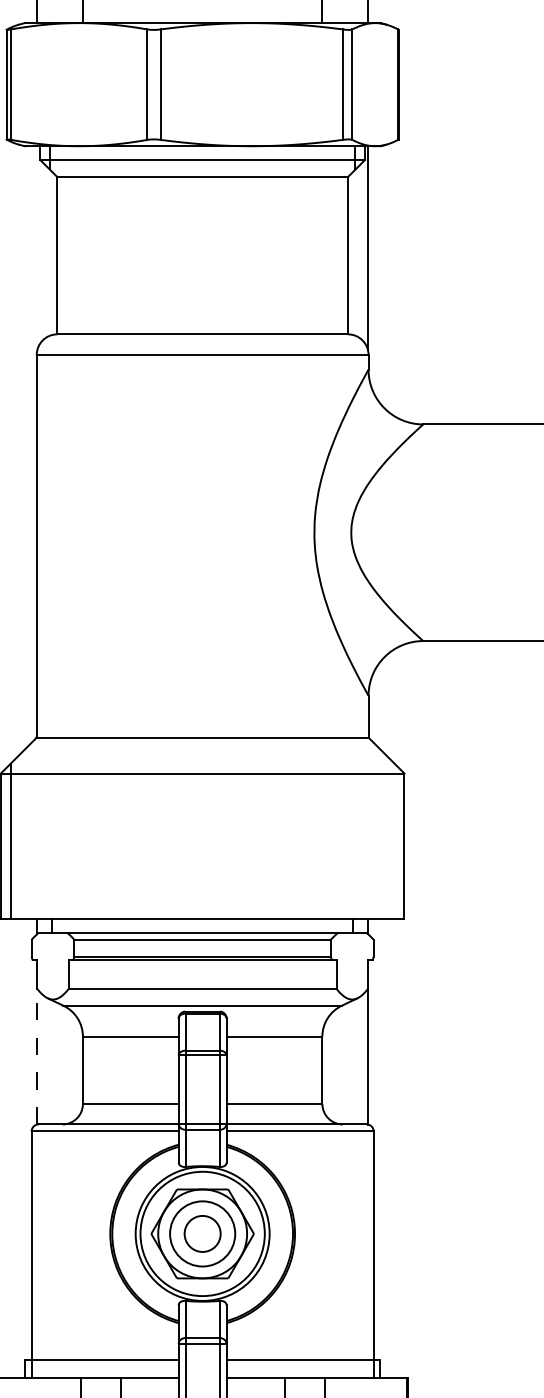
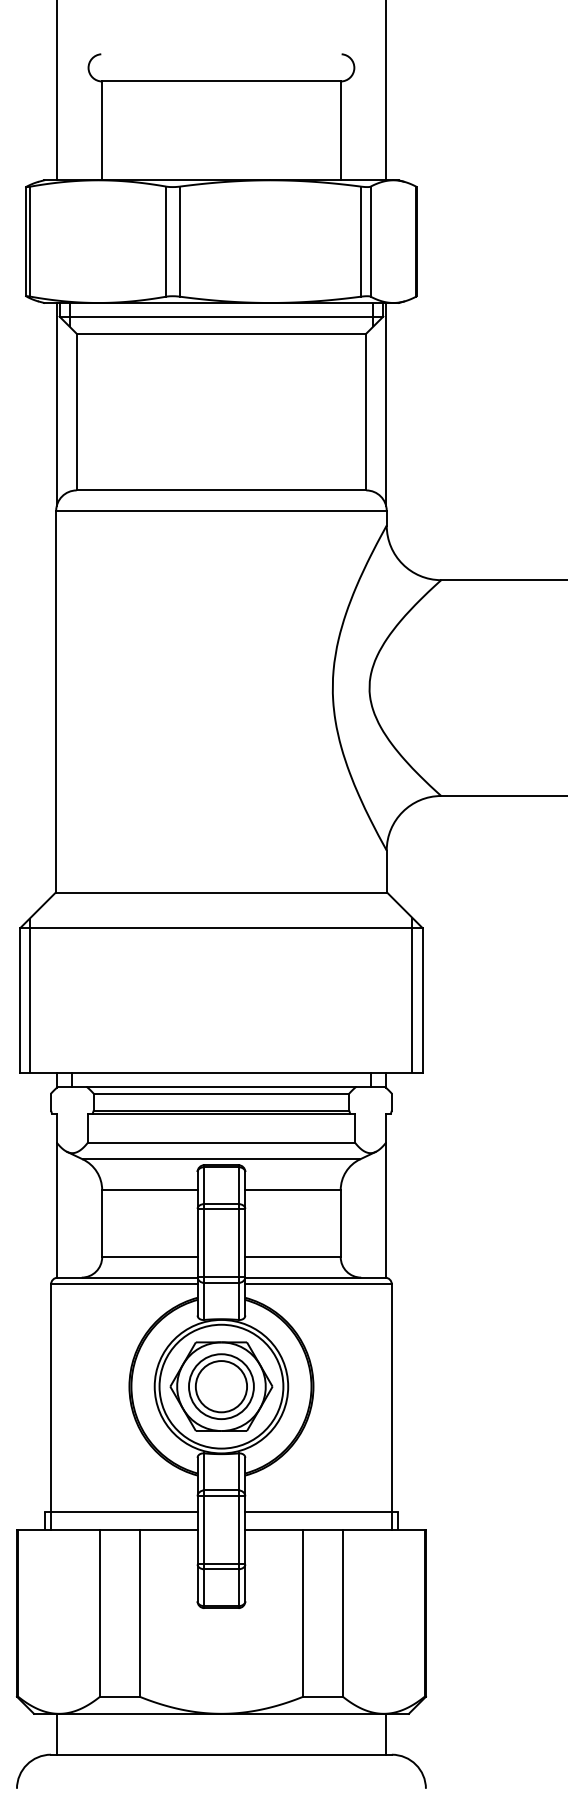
line: (37, 248) -> (56, 404), added
line: (394, 841) -> (412, 995), added
line: (37, 1056) -> (56, 1209), dashed -> solid
circle: (202, 1233) -> (221, 1386), size x1.43

